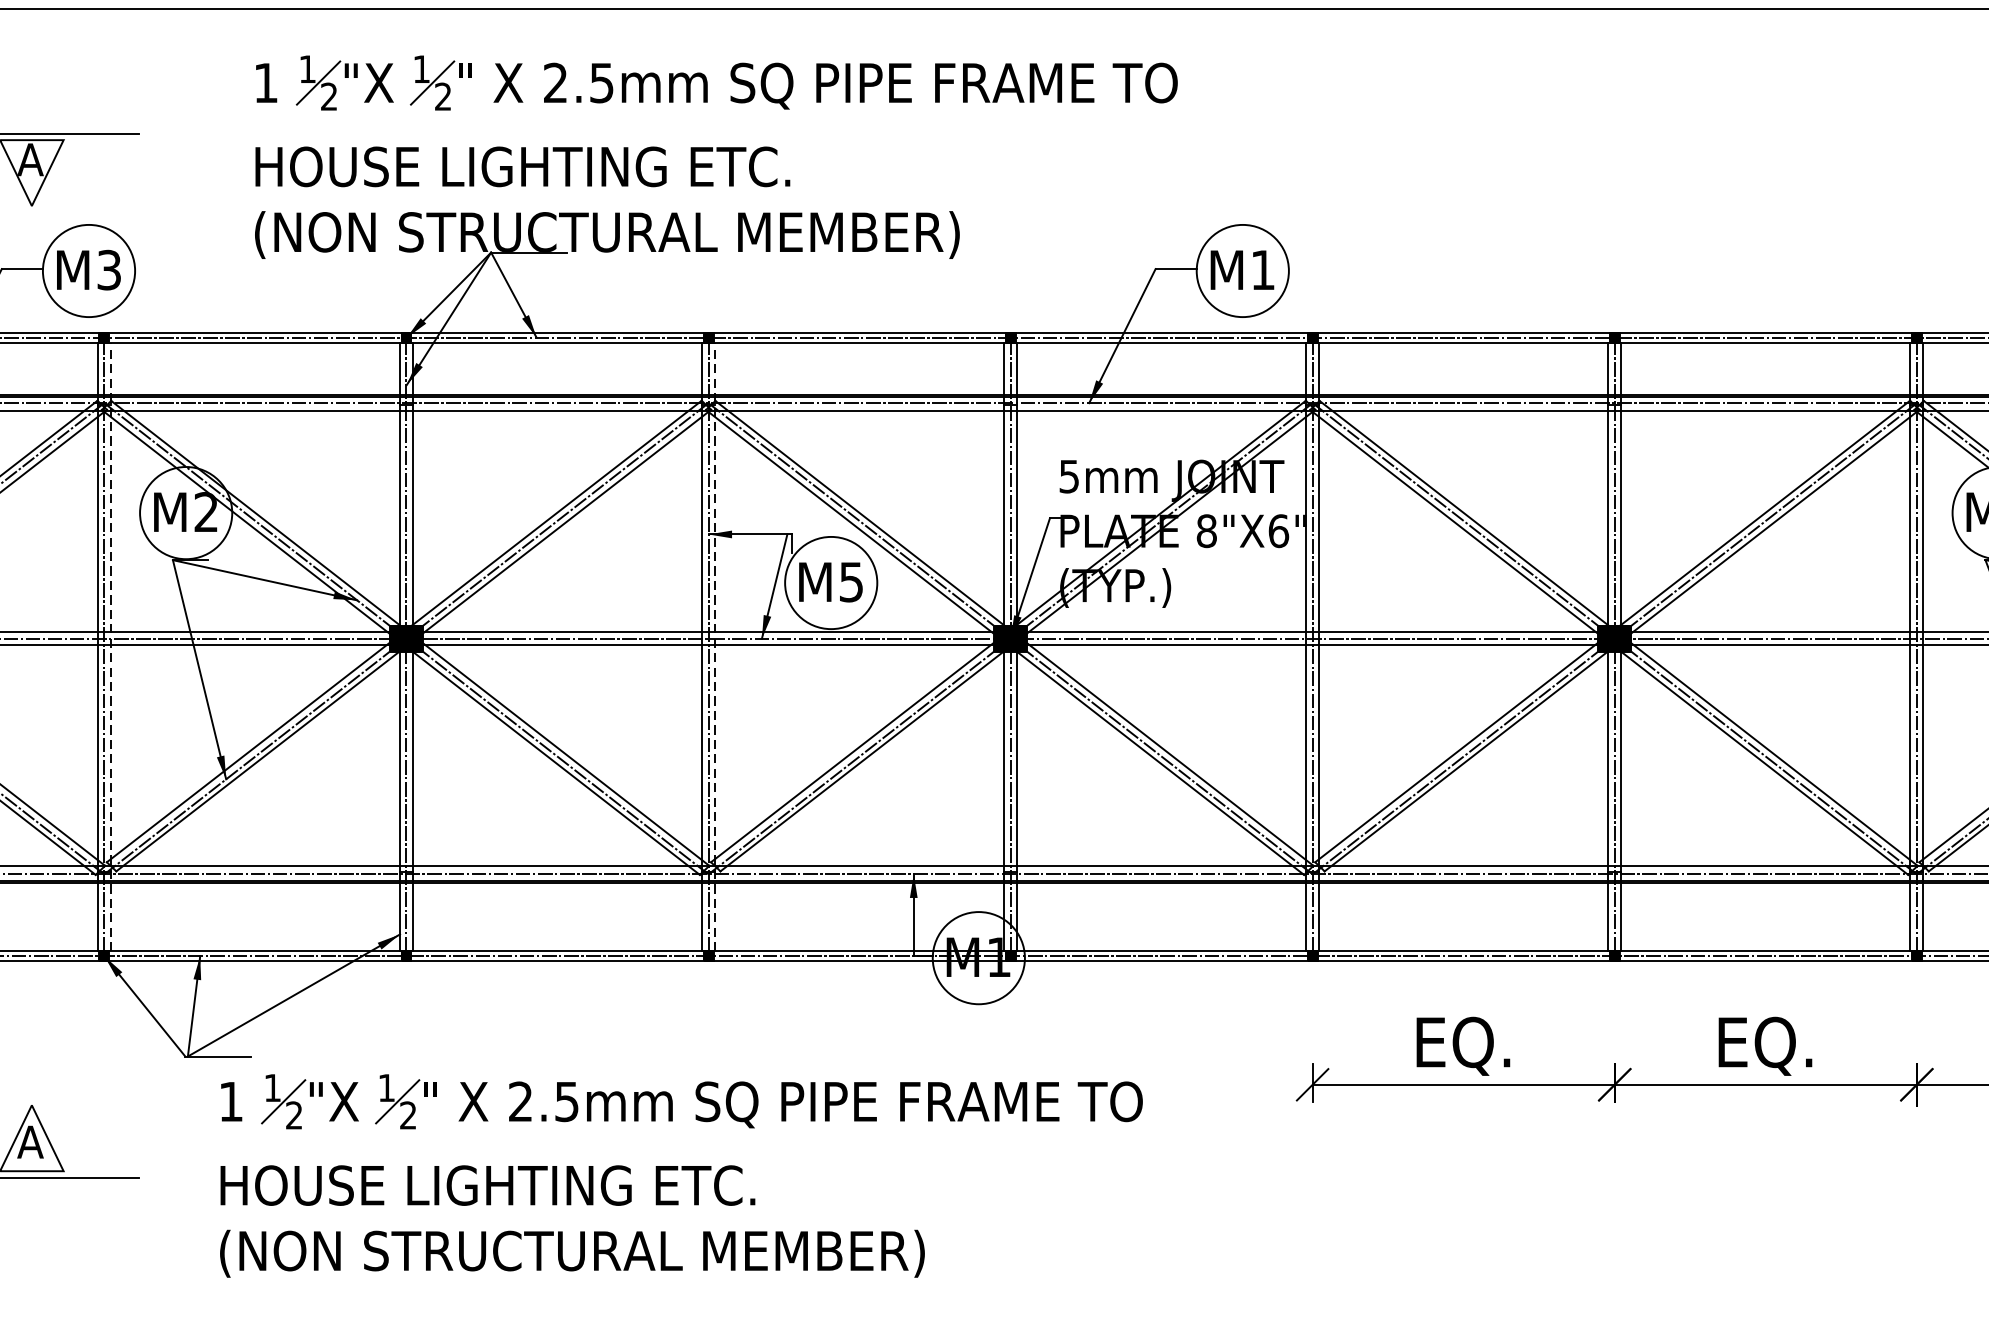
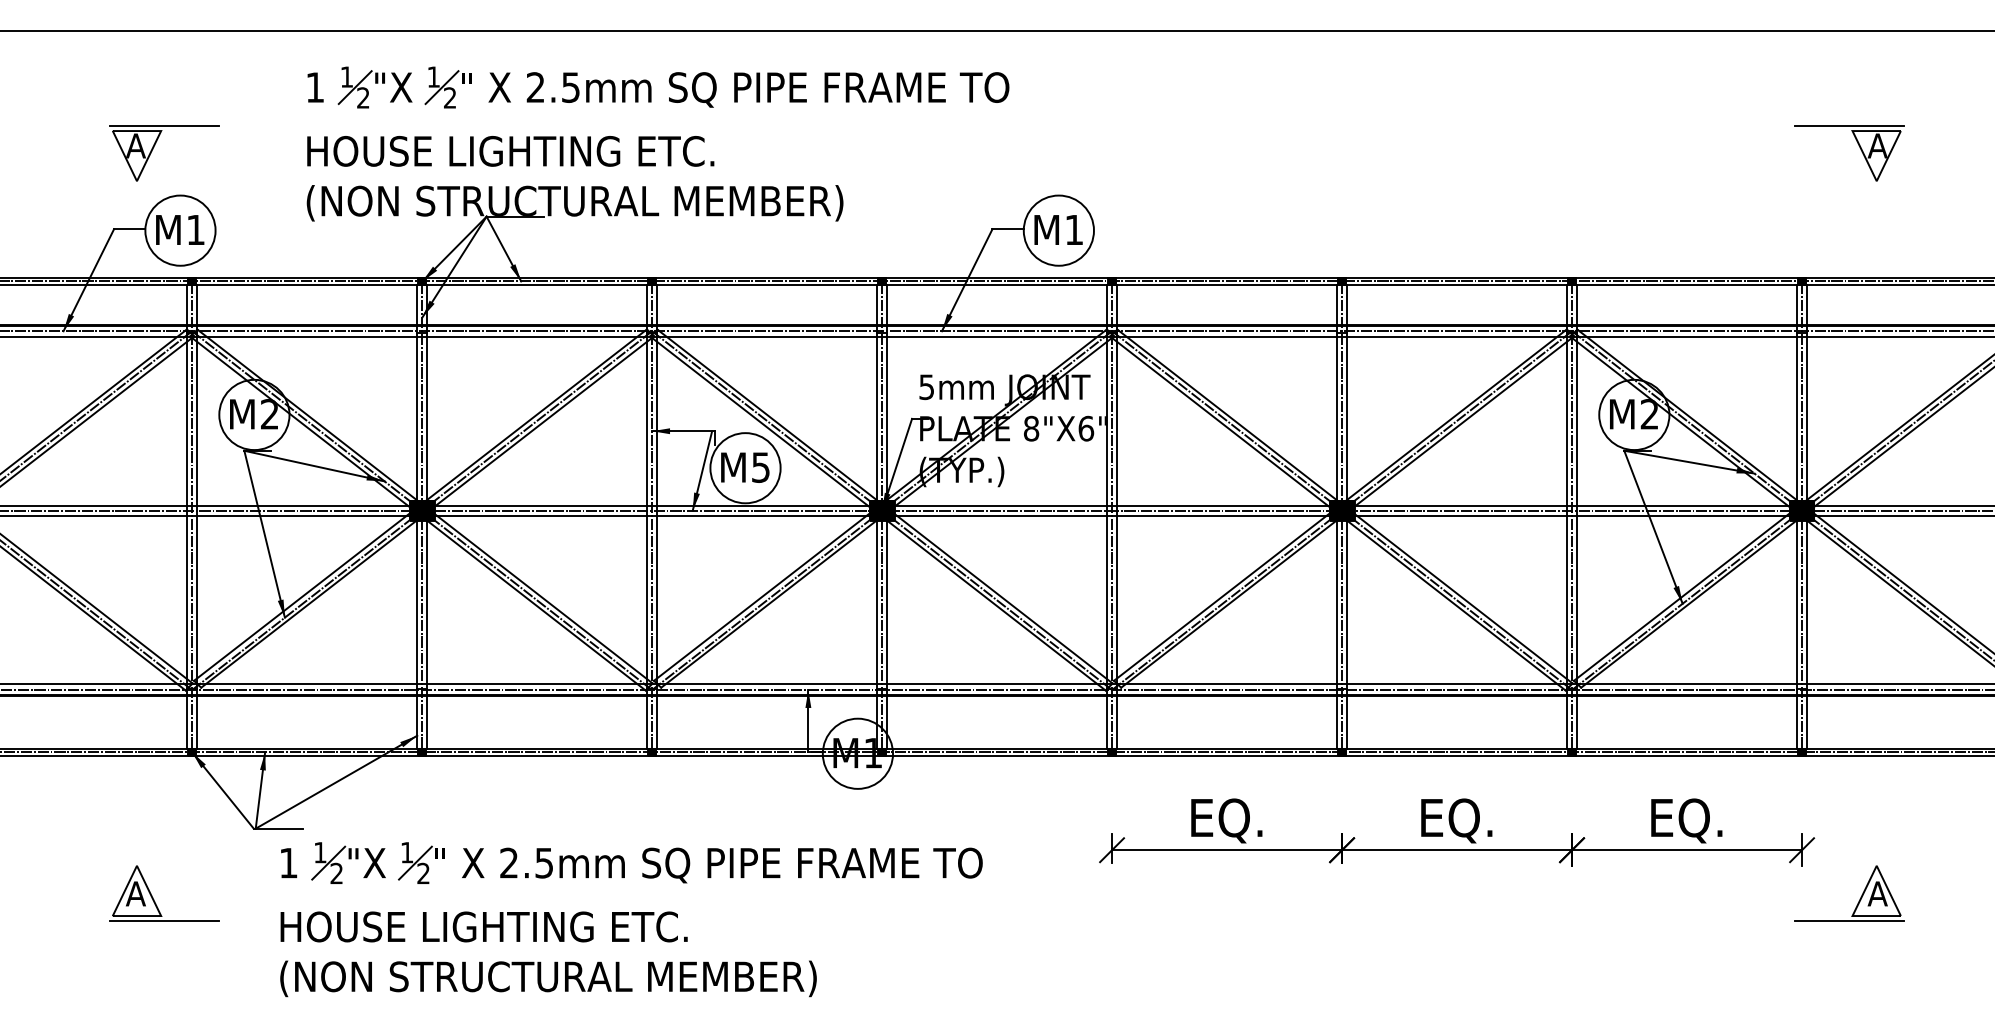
text: (108, 269) -> (195, 229), M3 -> M1
line: (111, 646) -> (197, 516), dashed -> solid
line: (715, 646) -> (657, 516), dashed -> solid

